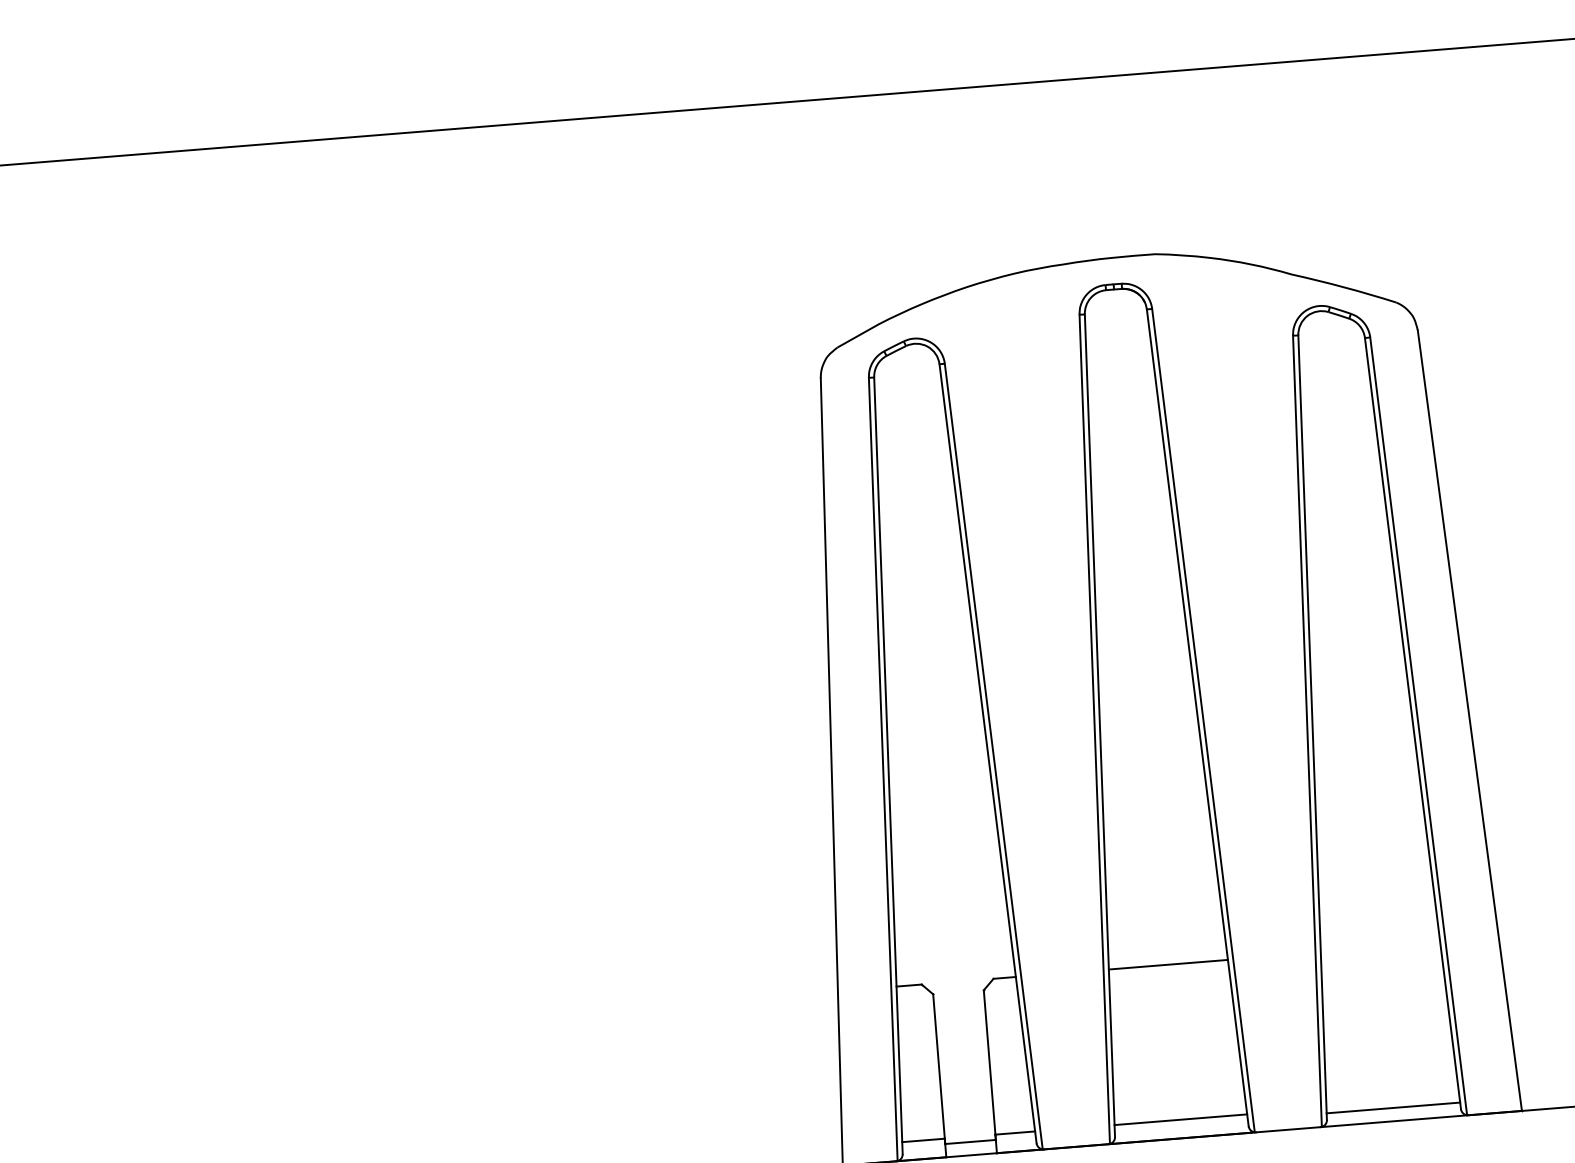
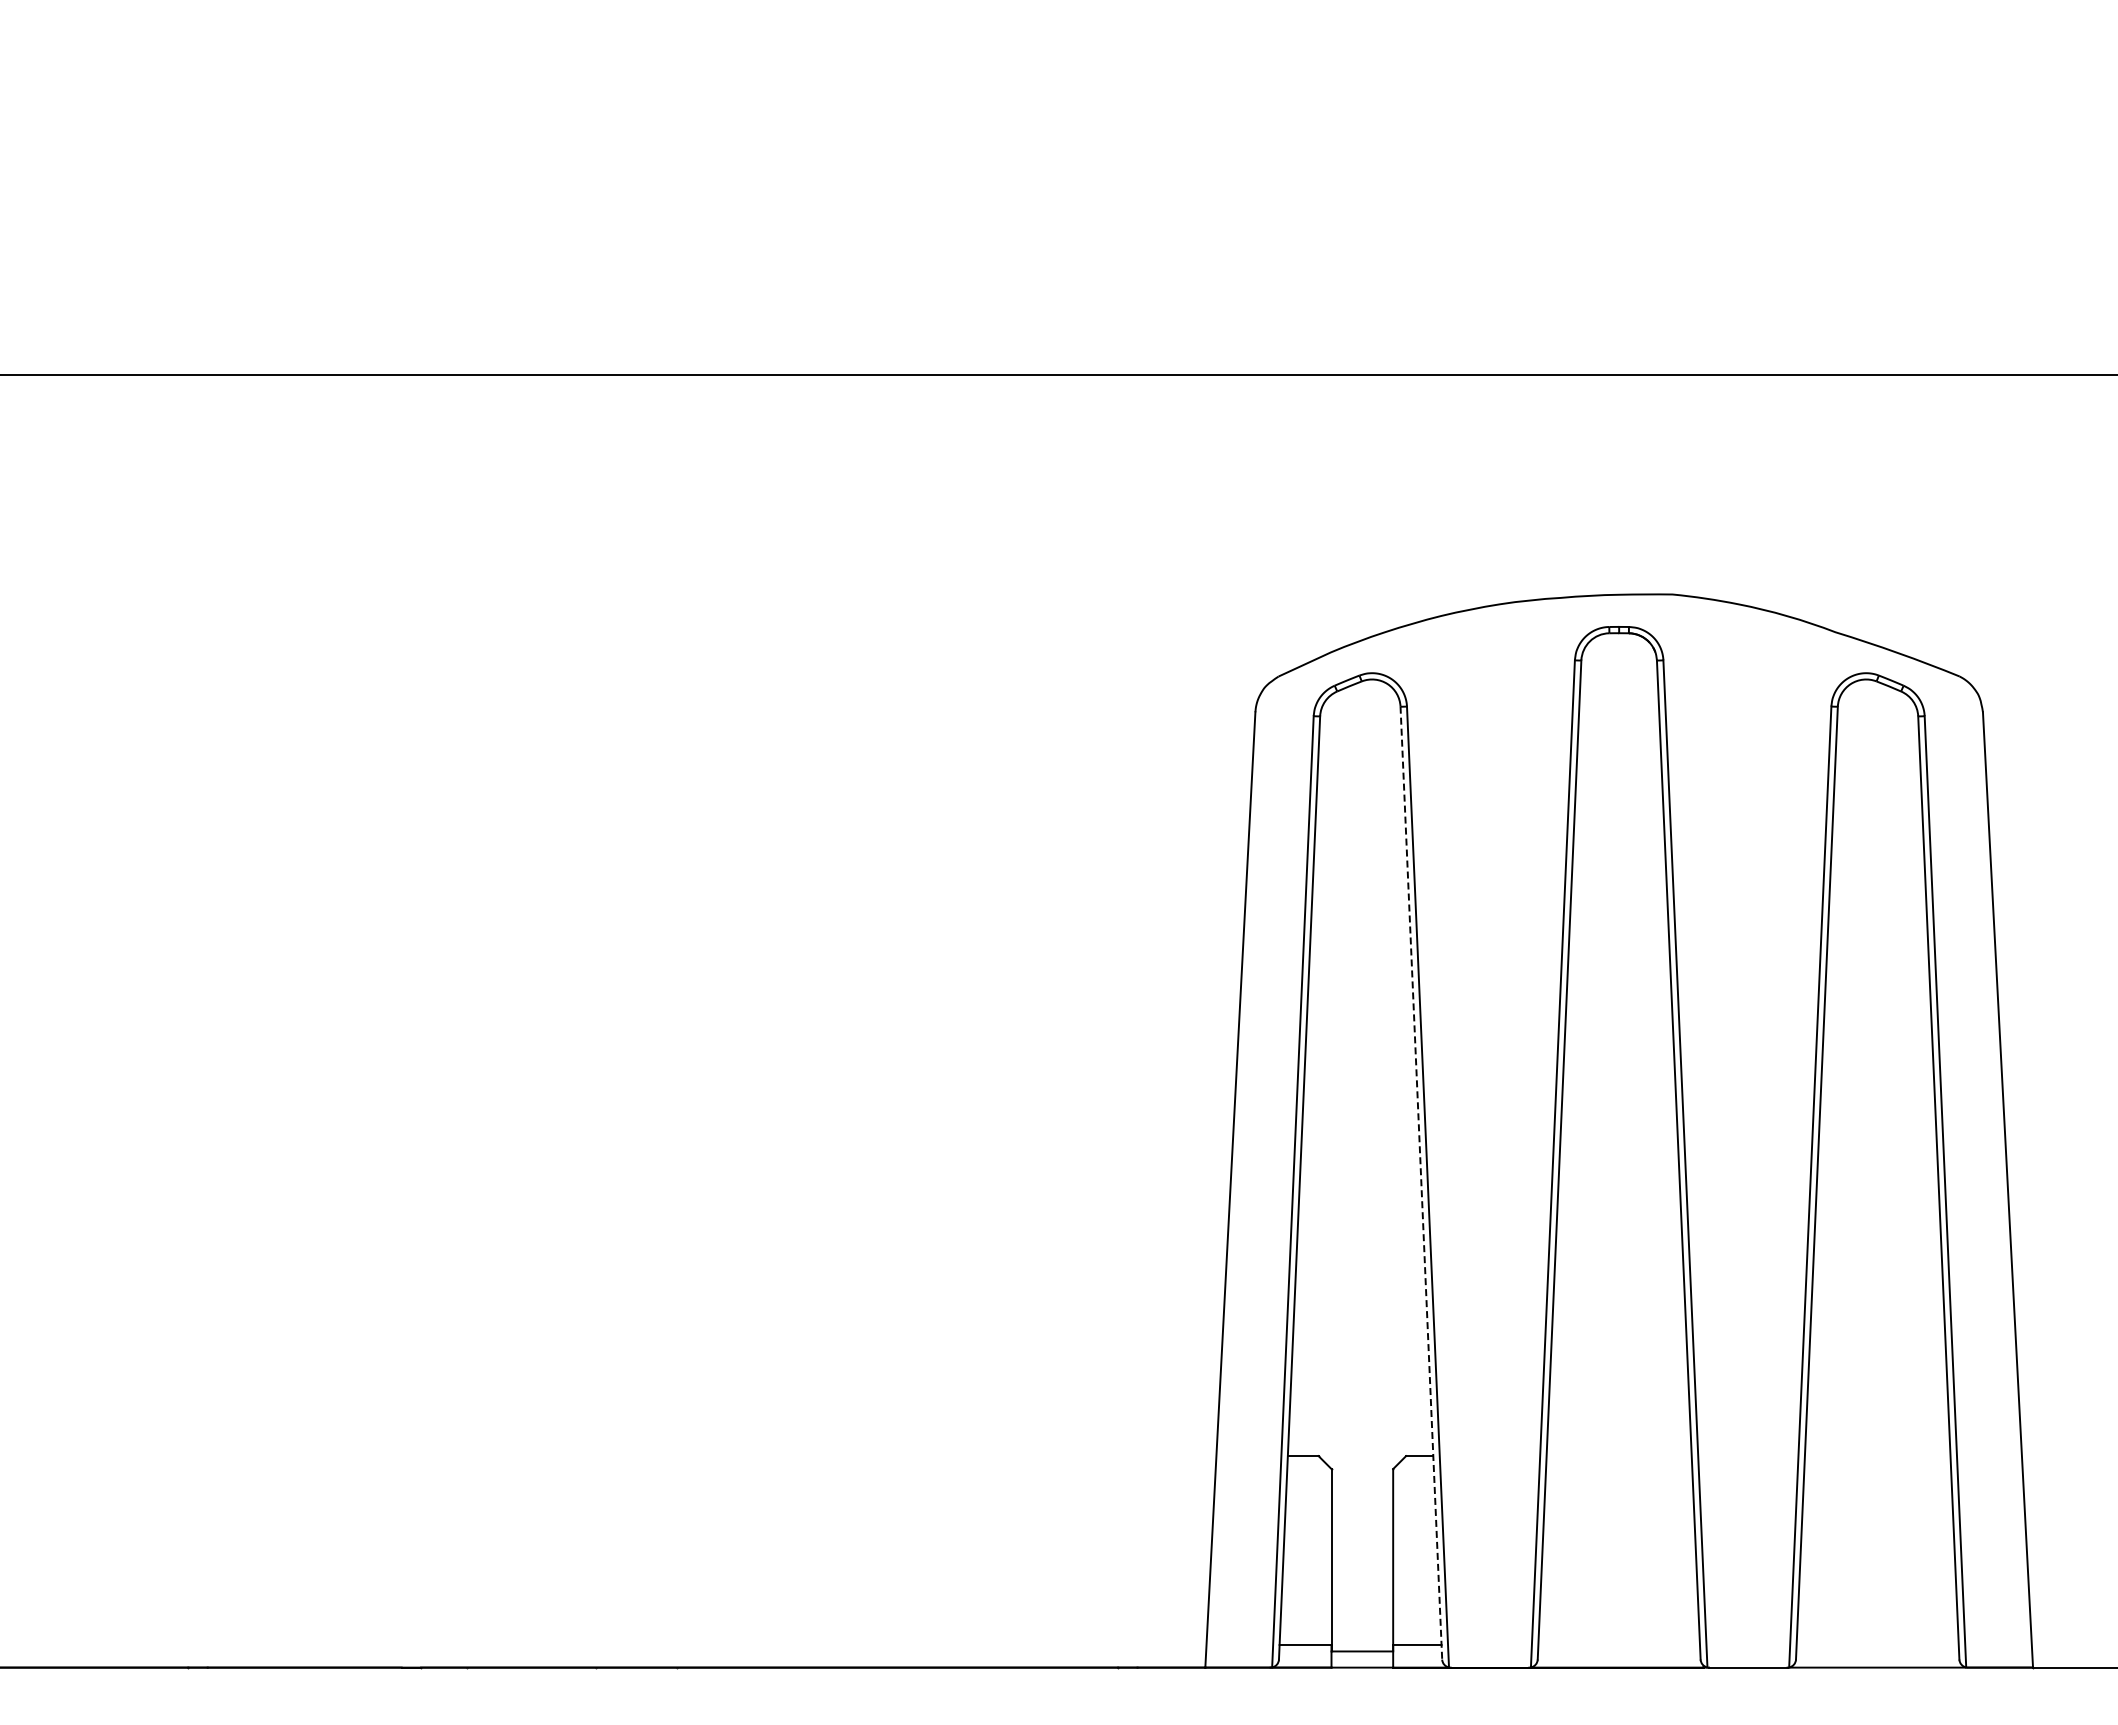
line: (988, 754) -> (1421, 1183), solid -> dashed
line: (1167, 965) -> (1618, 1456), removed
line: (1393, 1108) -> (1877, 1651), removed
line: (1180, 1119) -> (1618, 1644), removed

